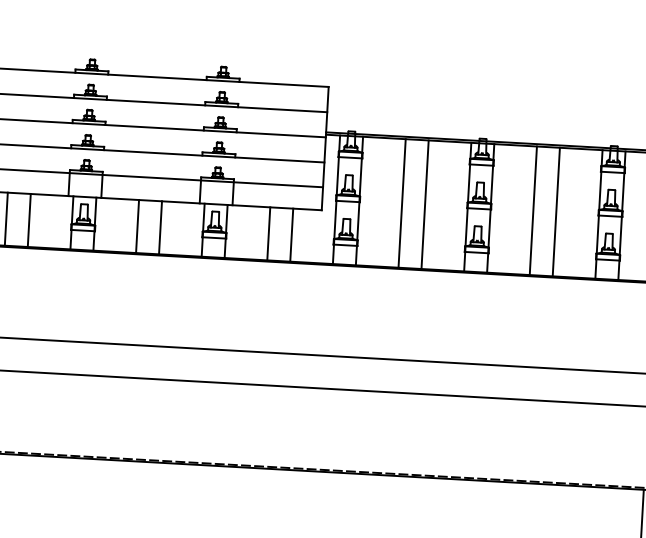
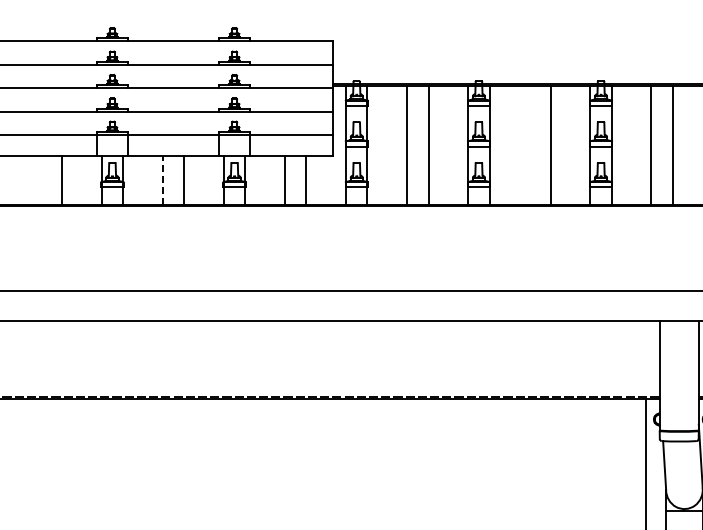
line: (533, 210) -> (529, 145), removed
line: (6, 218) -> (40, 180), removed
line: (137, 226) -> (162, 180), solid -> dashed

